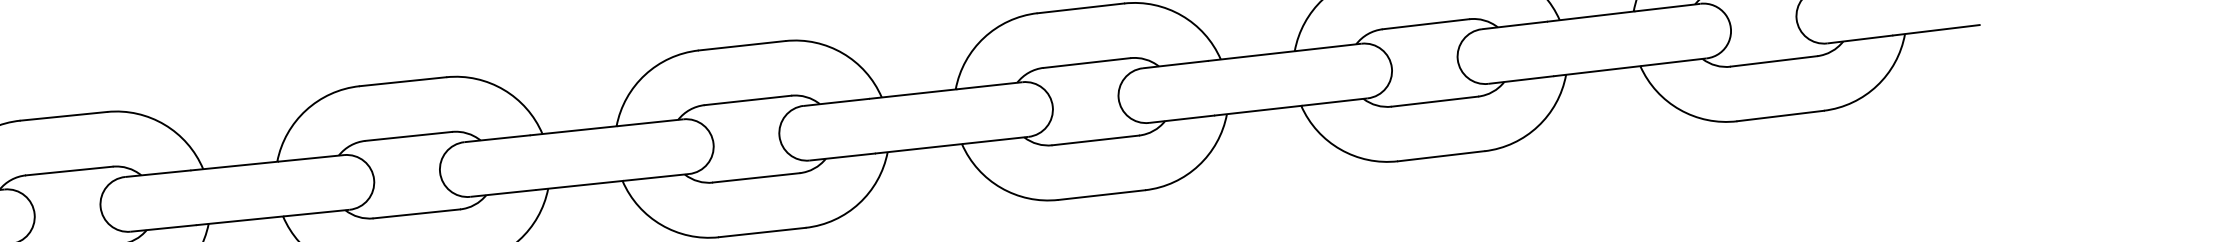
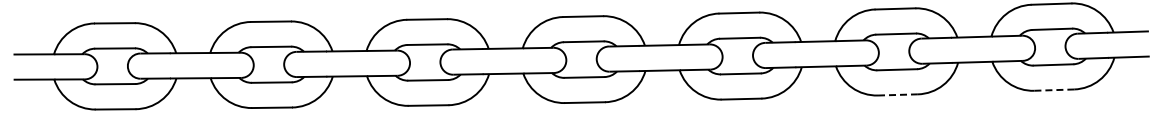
line: (1781, 116) -> (1054, 90), solid -> dashed
line: (1440, 155) -> (897, 94), solid -> dashed

